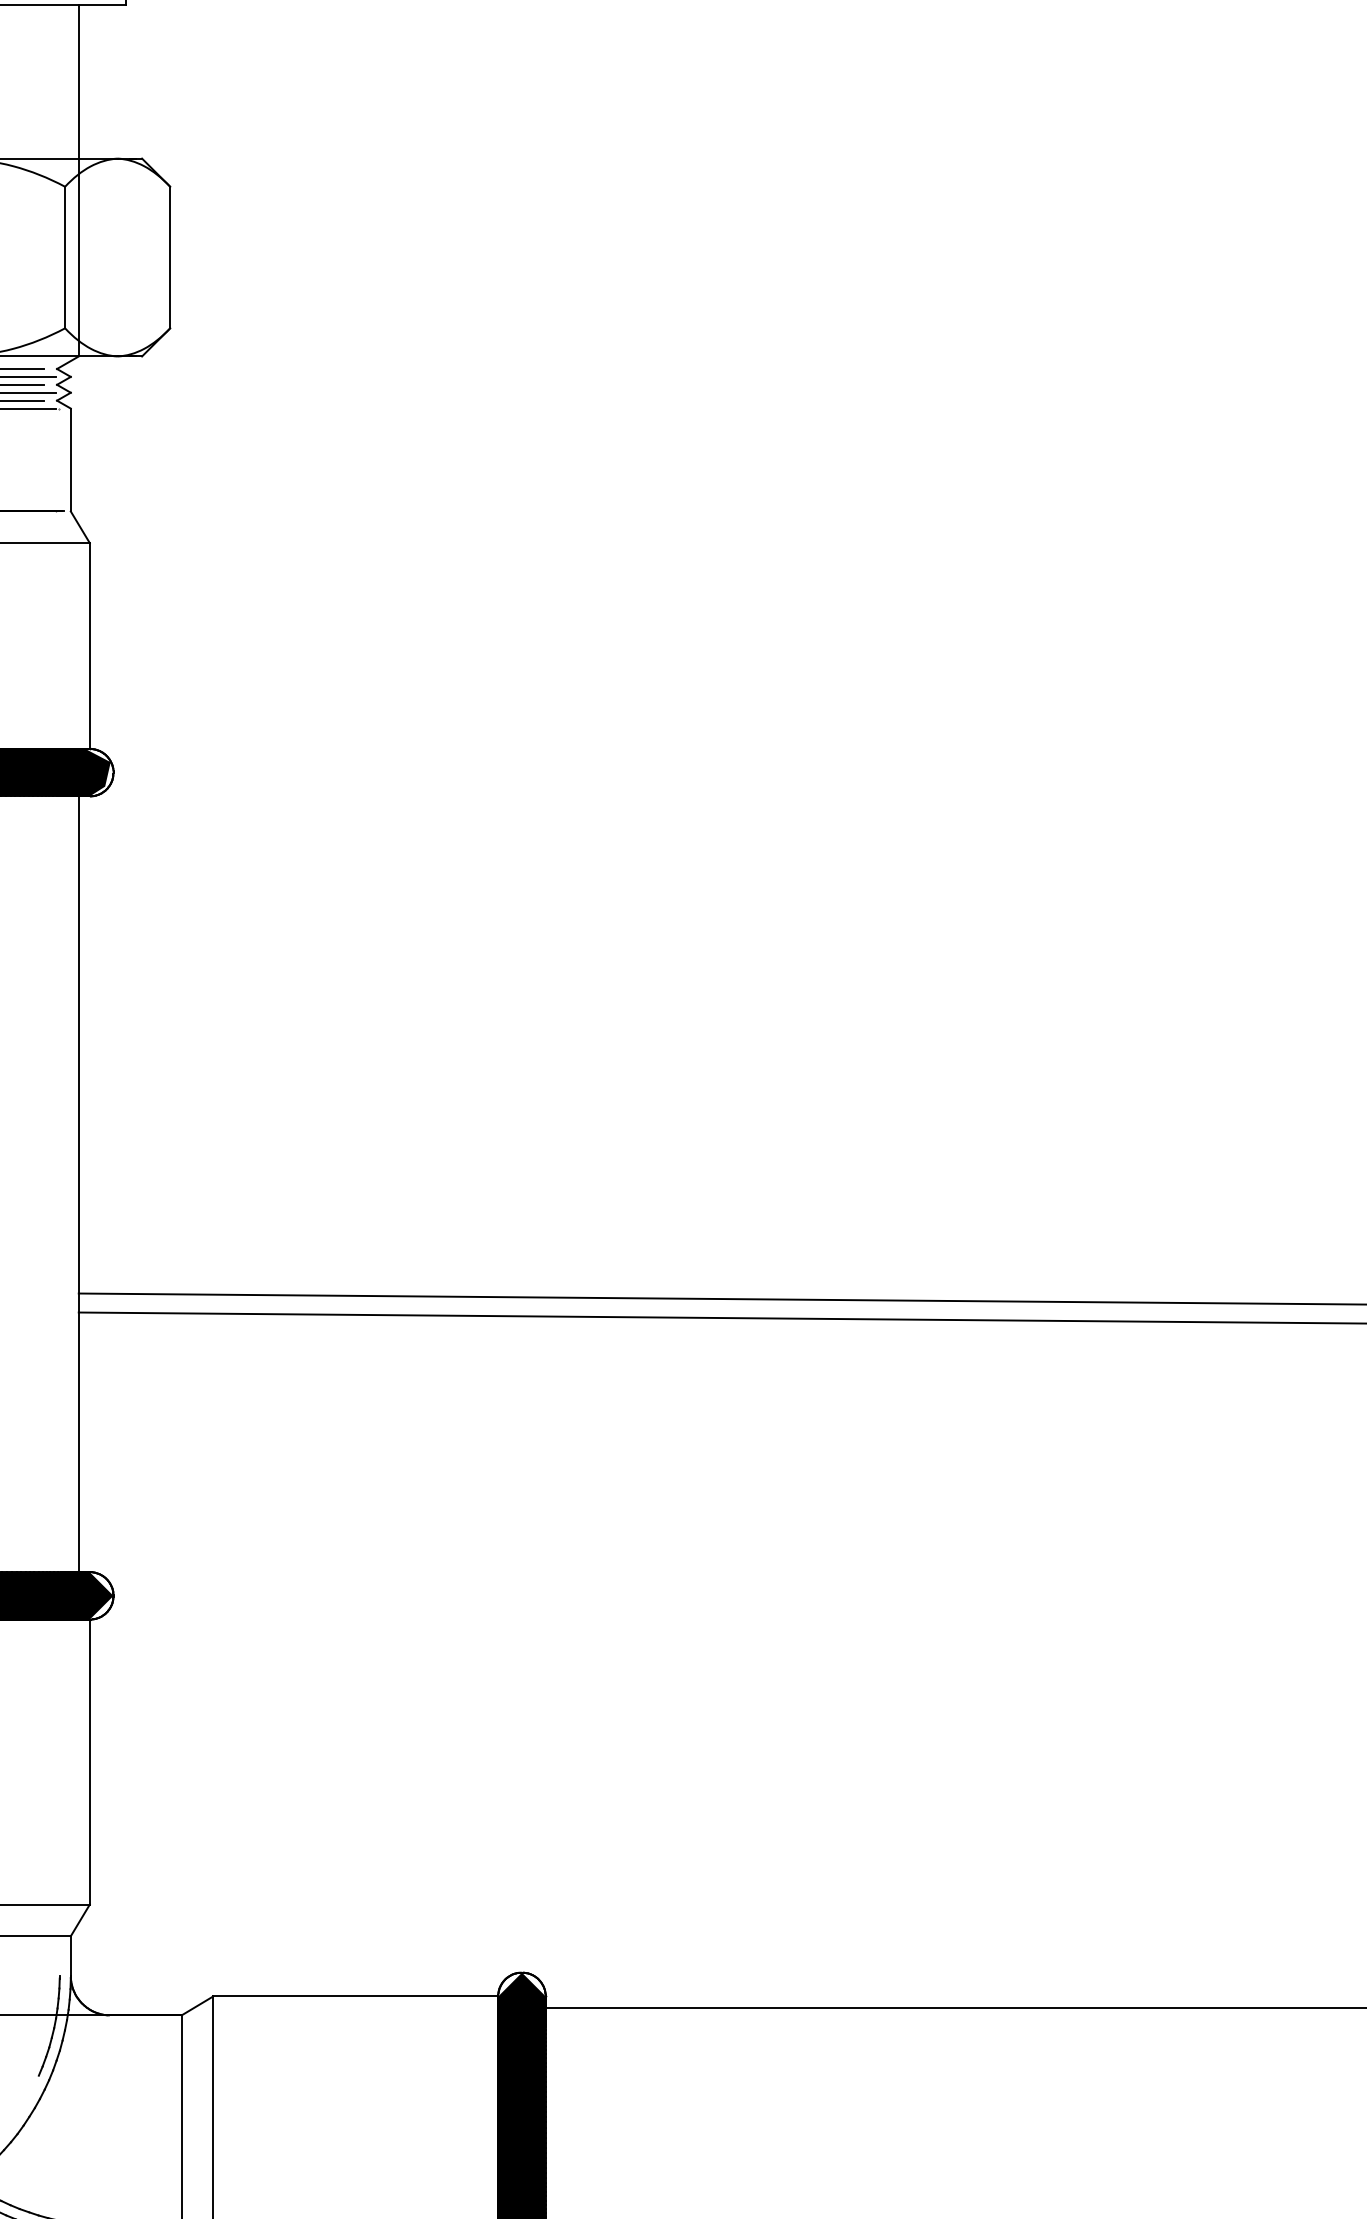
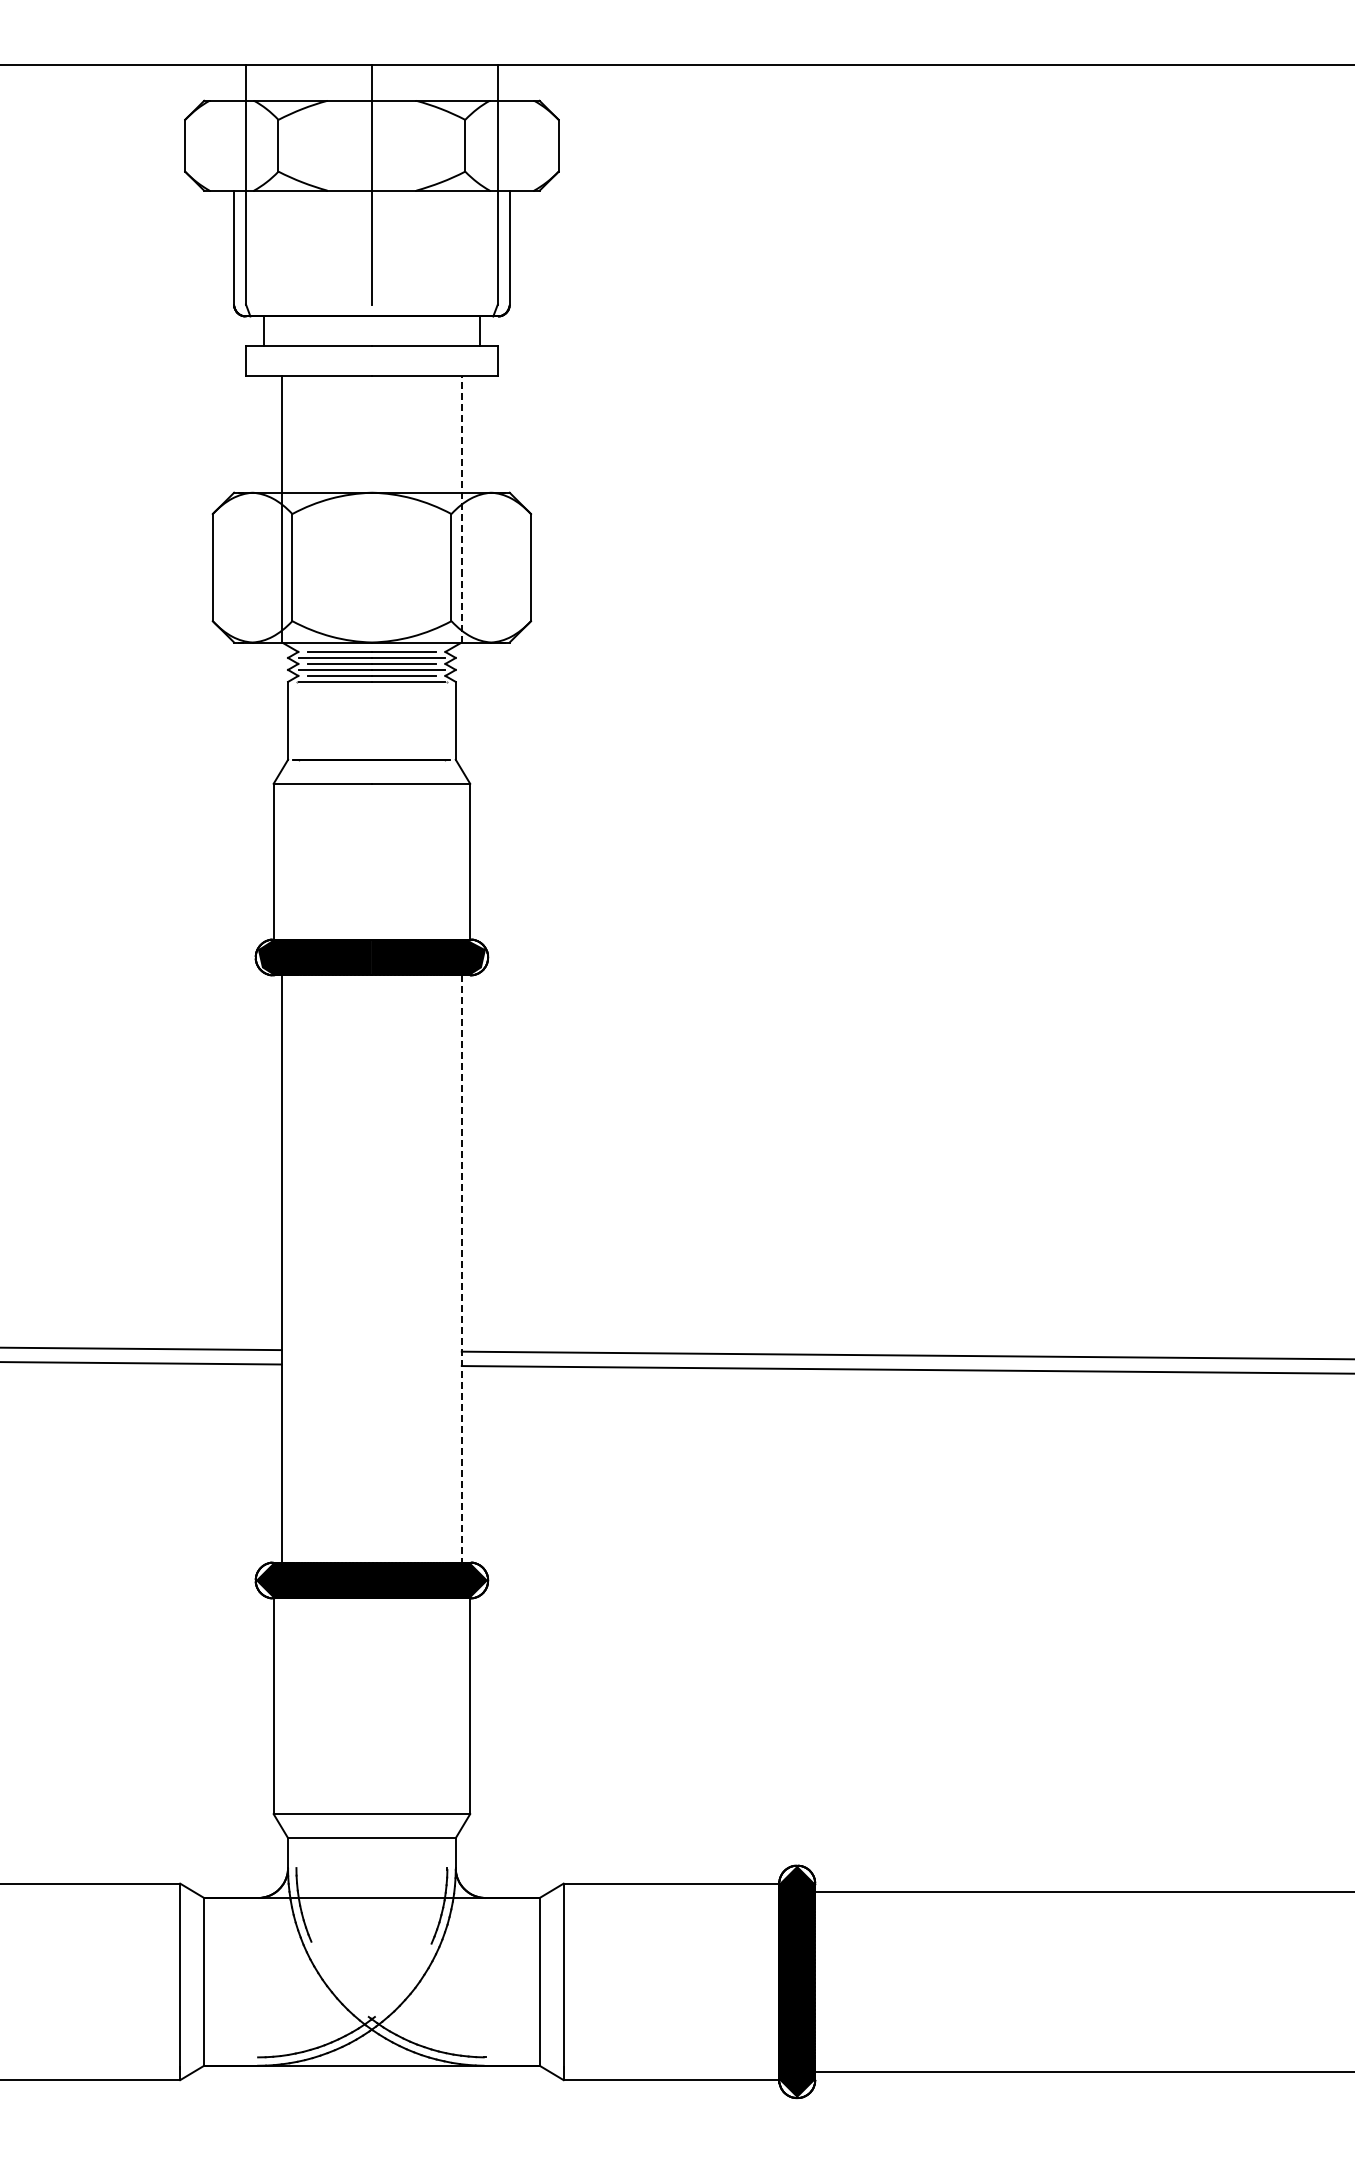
line: (78, 179) -> (461, 508), solid -> dashed
line: (78, 1183) -> (461, 1268), solid -> dashed

